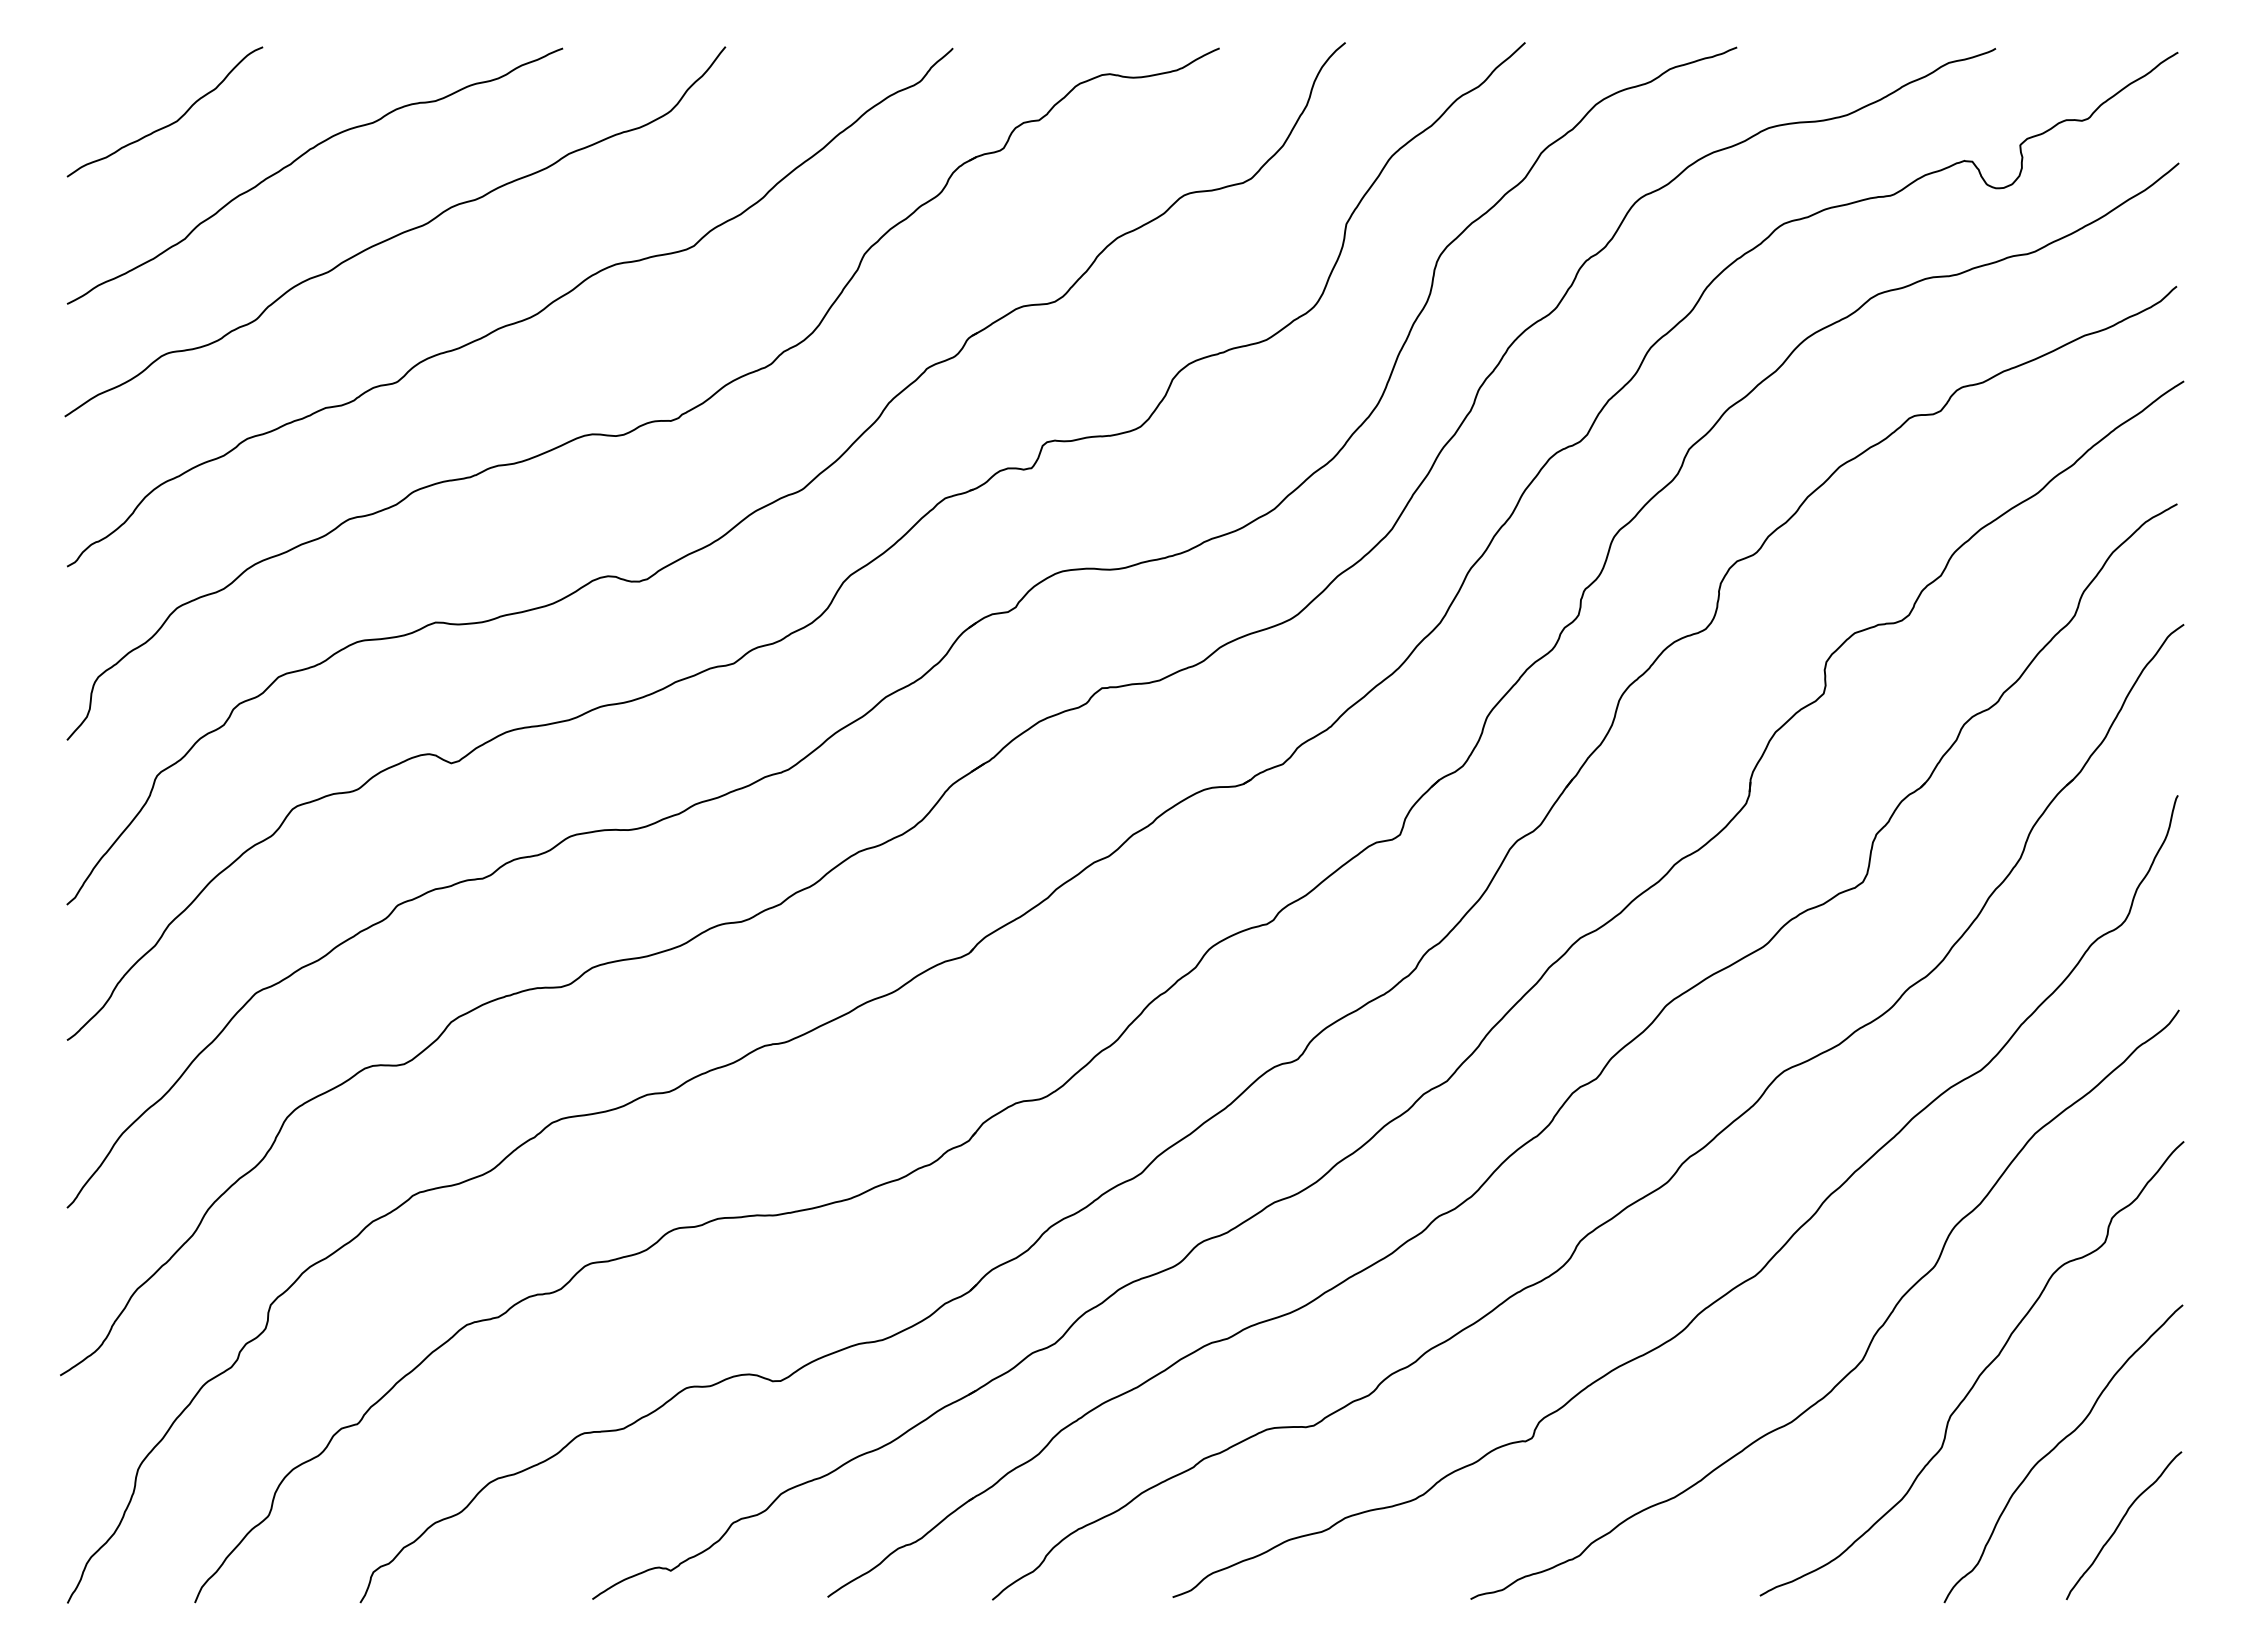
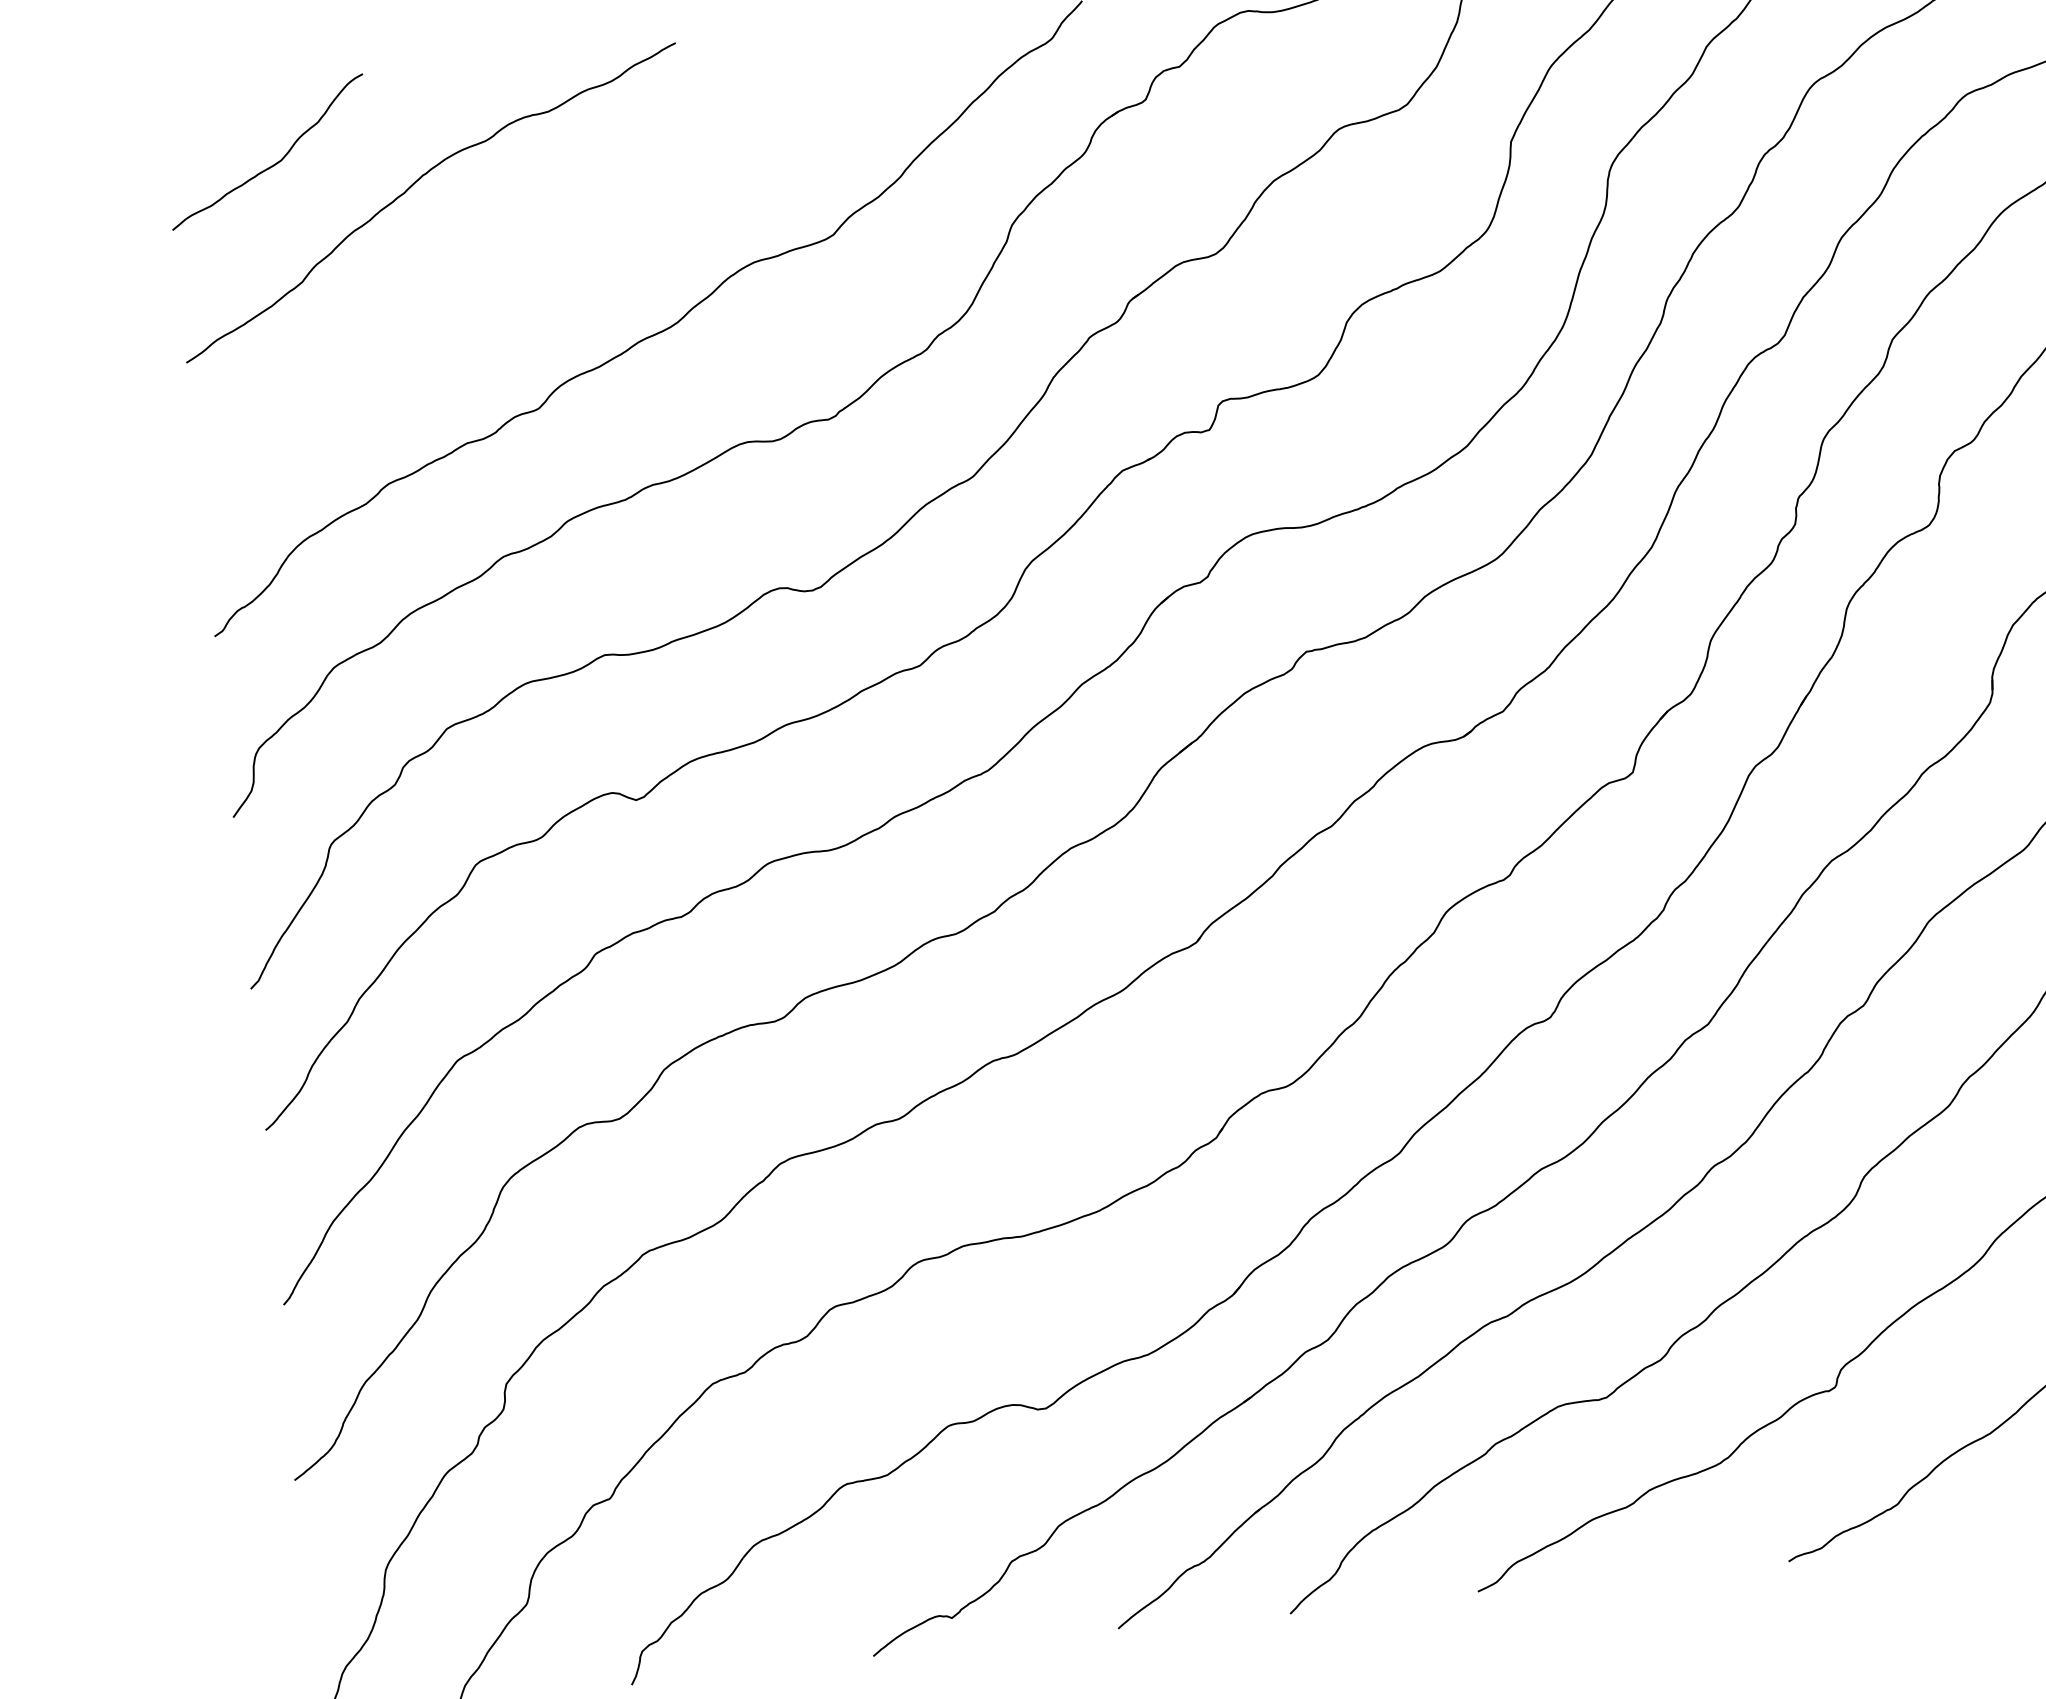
curve: (396, 234) -> (522, 254), removed

